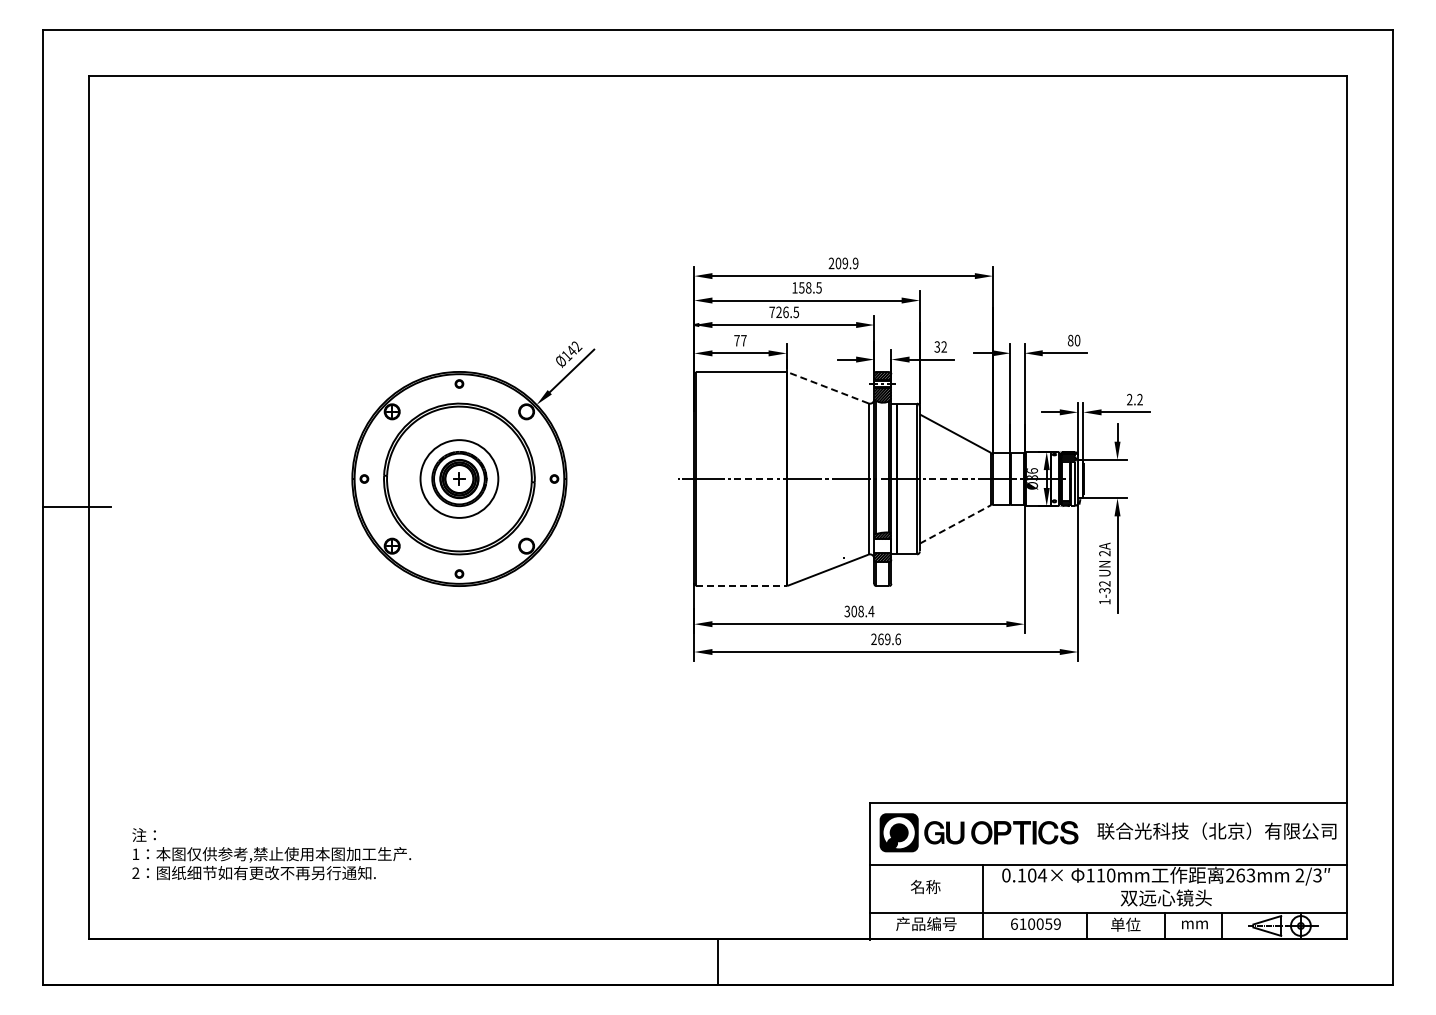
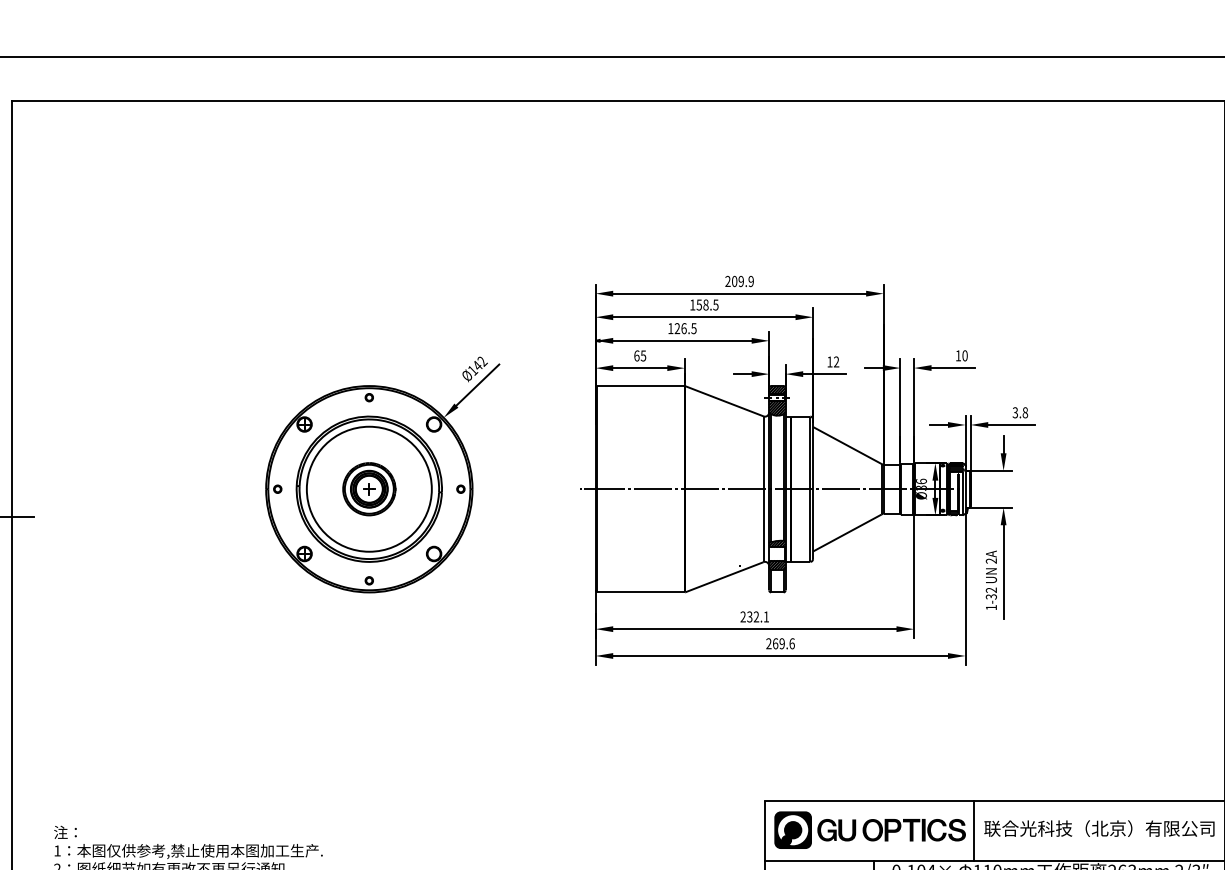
text: (771, 311) -> (670, 327), 726.5 -> 126.5
text: (740, 340) -> (640, 355), 77 -> 65
text: (1070, 340) -> (958, 355), 80 -> 10
text: (937, 346) -> (830, 361), 32 -> 12
line: (827, 387) -> (724, 401), dashed -> solid
text: (1134, 399) -> (1019, 412), 2.2 -> 3.8
circle: (459, 478) -> (369, 488), size x1.67
line: (754, 479) -> (653, 489), dashed -> solid
line: (949, 479) -> (841, 489), dashed -> solid
line: (955, 524) -> (847, 533), dashed -> solid
line: (741, 586) -> (641, 592), dashed -> solid
text: (859, 611) -> (754, 616), 308.4 -> 232.1
line: (1086, 833) -> (973, 830), added

